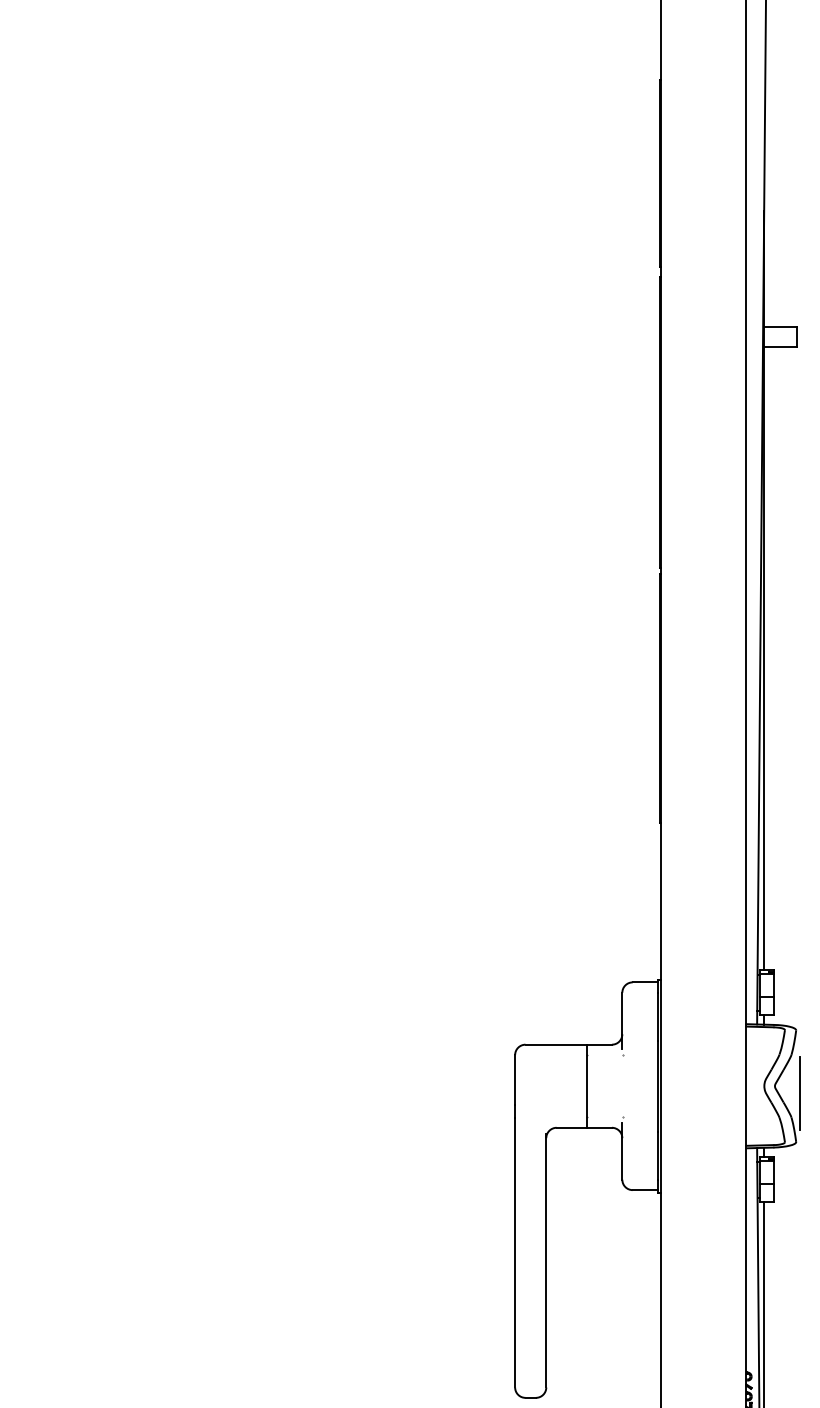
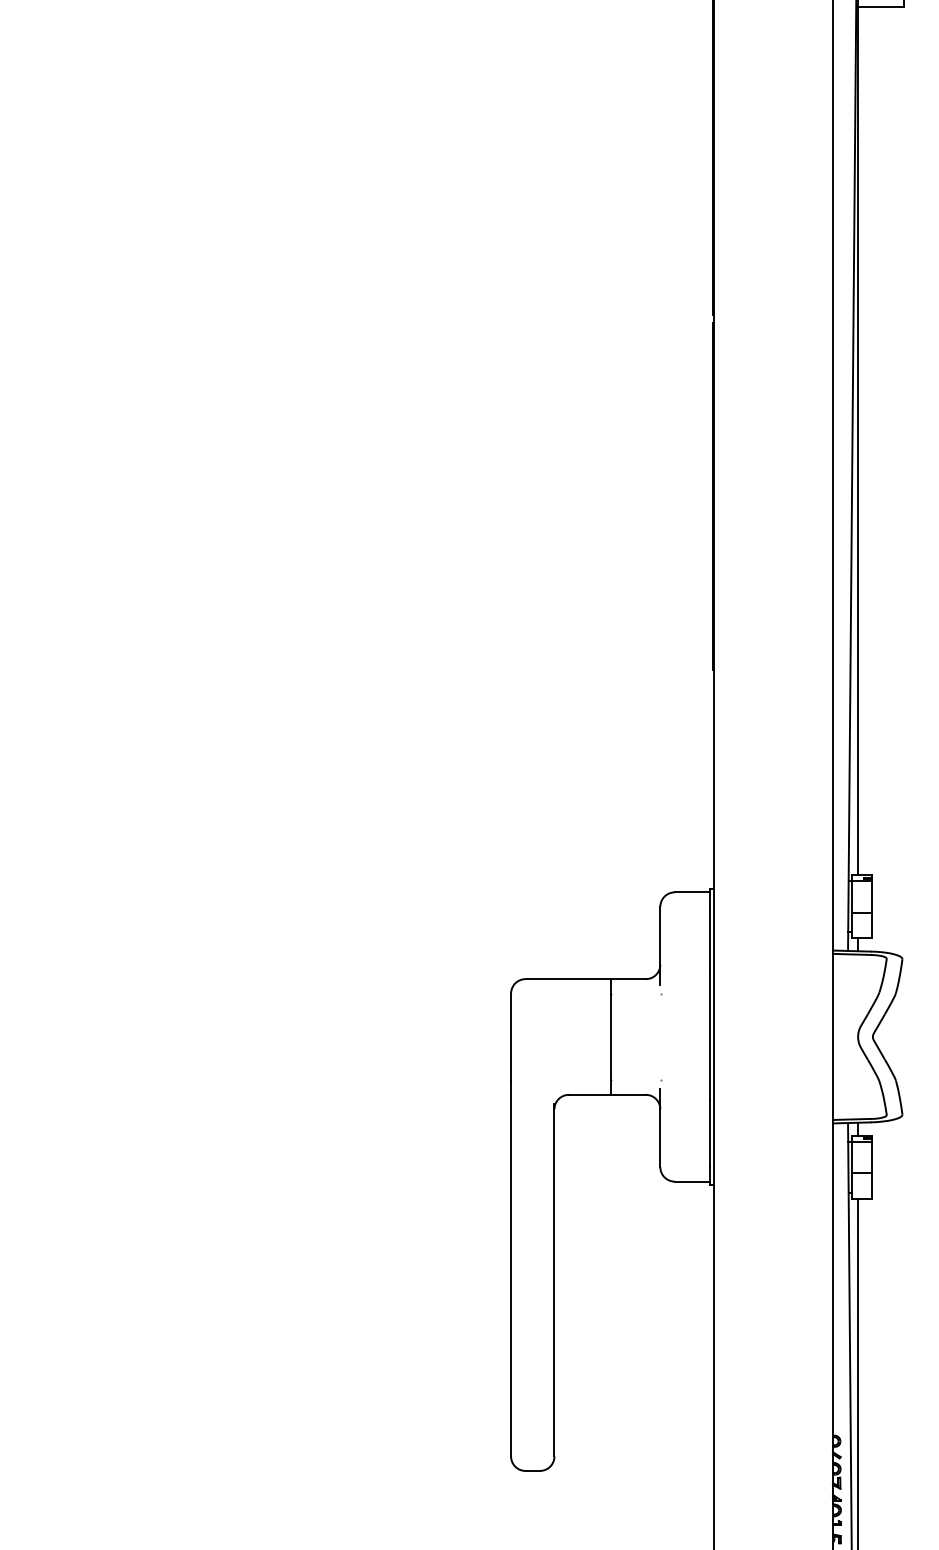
line: (800, 1092) -> (908, 1045), removed

